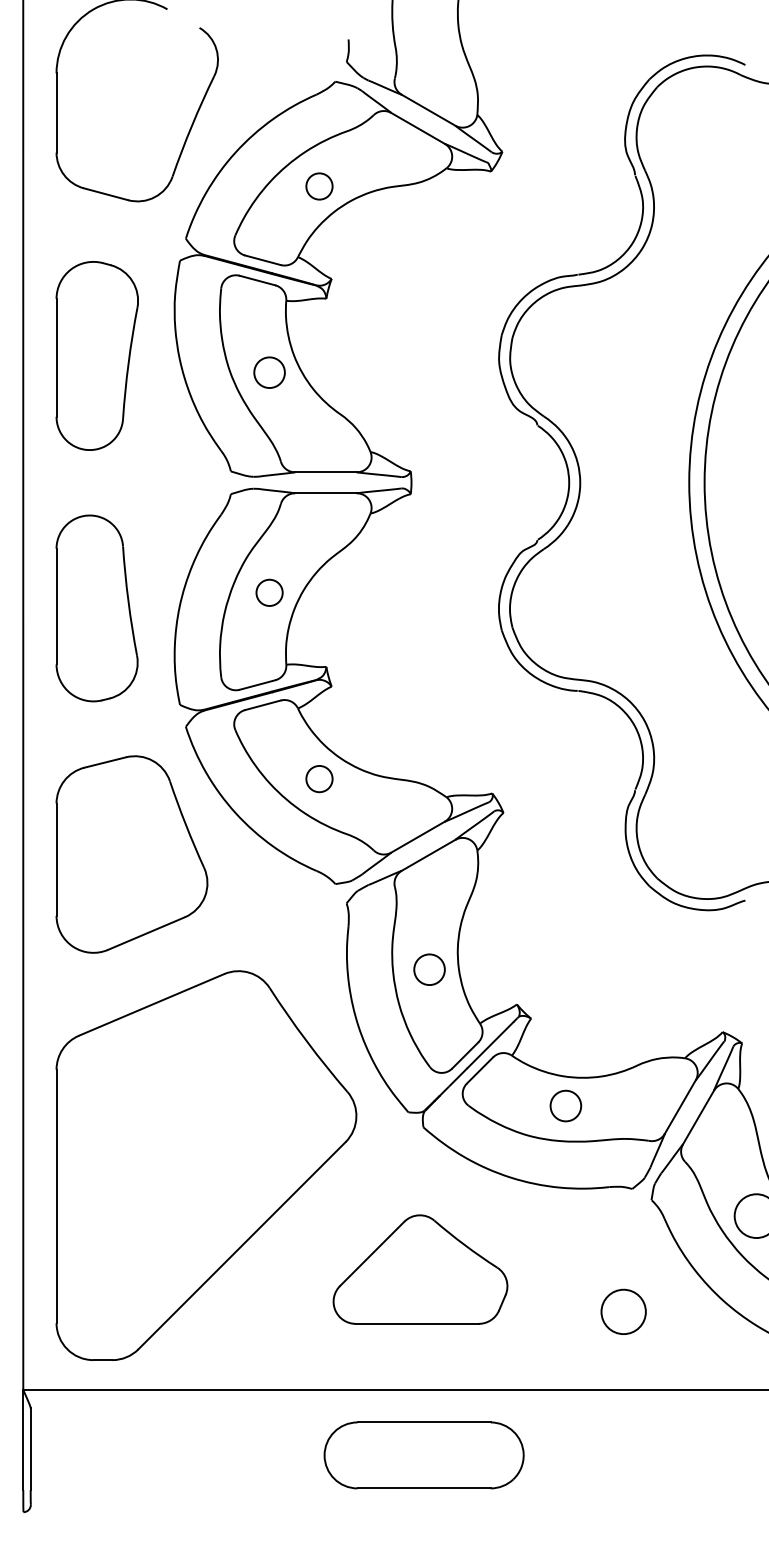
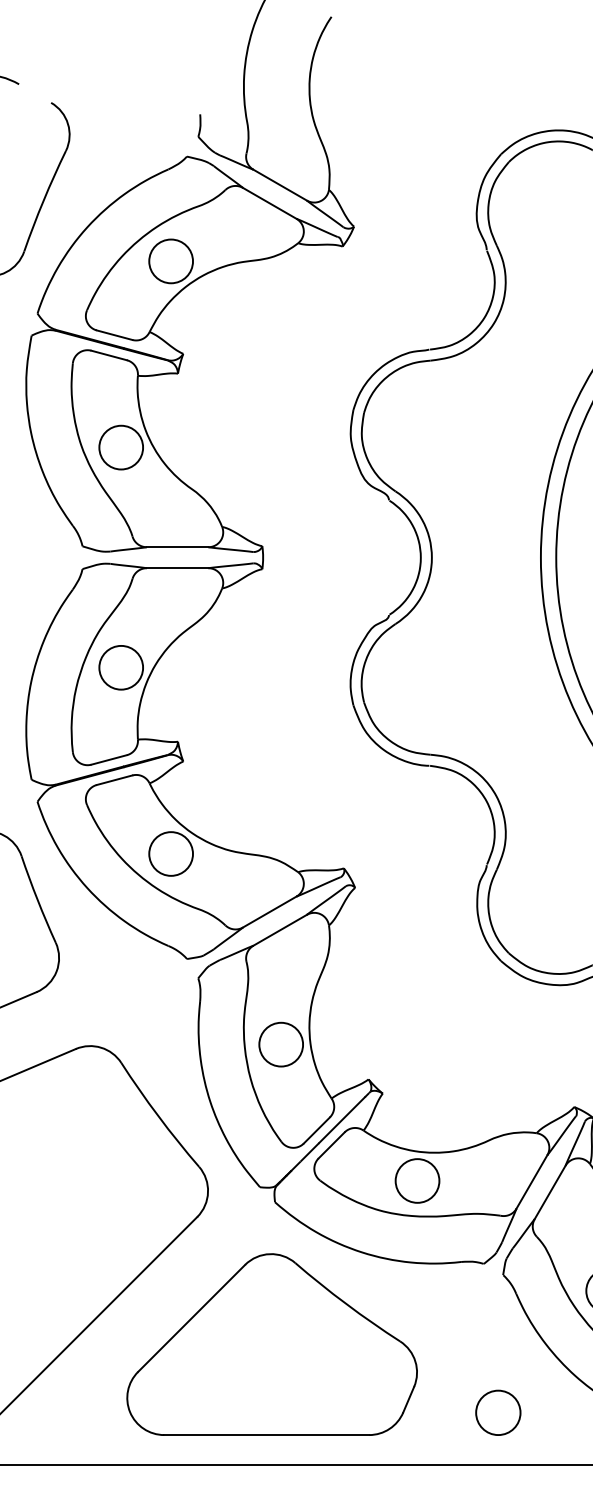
circle: (319, 186) -> (171, 261), size x1.67
circle: (269, 372) -> (121, 447), size x1.43
circle: (269, 592) -> (121, 667), size x1.67
circle: (319, 778) -> (171, 853), size x1.67
circle: (429, 969) -> (281, 1044), size x1.43
circle: (565, 1105) -> (417, 1180), size x1.43
part: (420, 1269) -> (272, 1344), size x1.67
circle: (623, 1311) -> (498, 1412), moved

